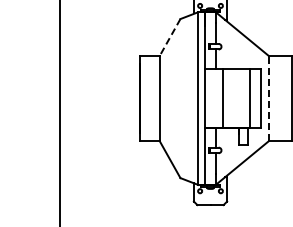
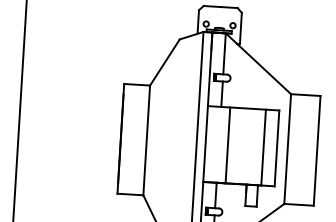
line: (169, 38) -> (164, 63), dashed -> solid
line: (268, 98) -> (287, 148), dashed -> solid

